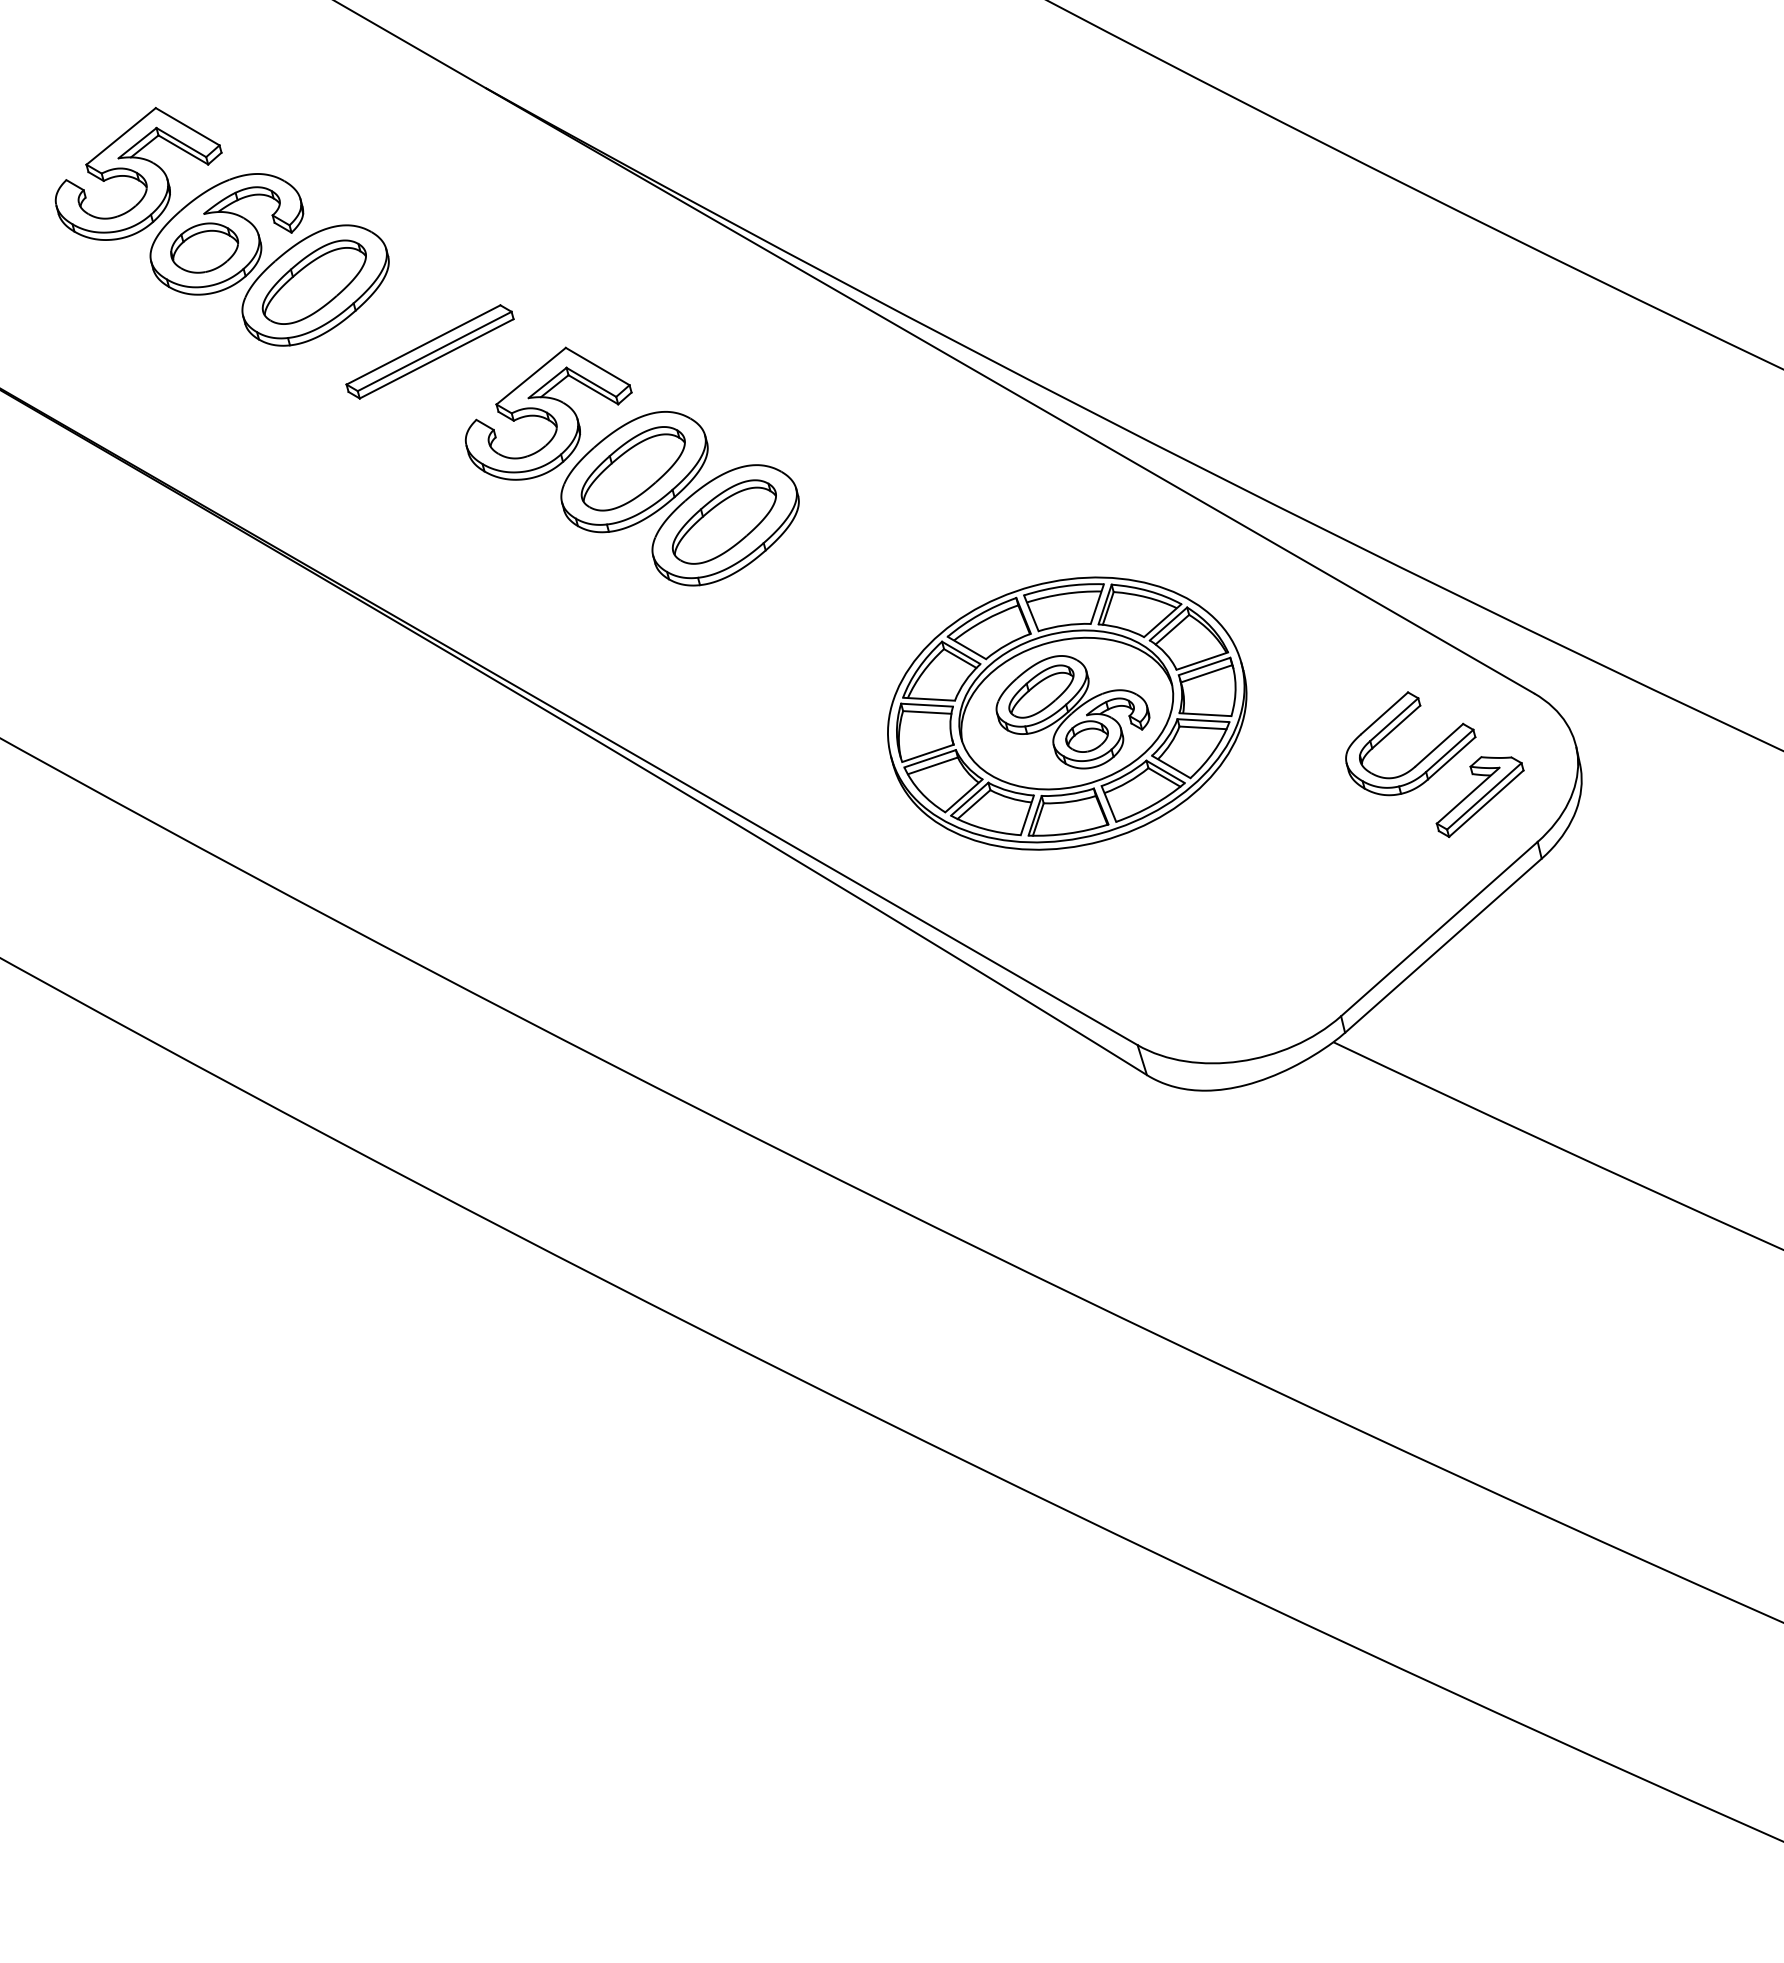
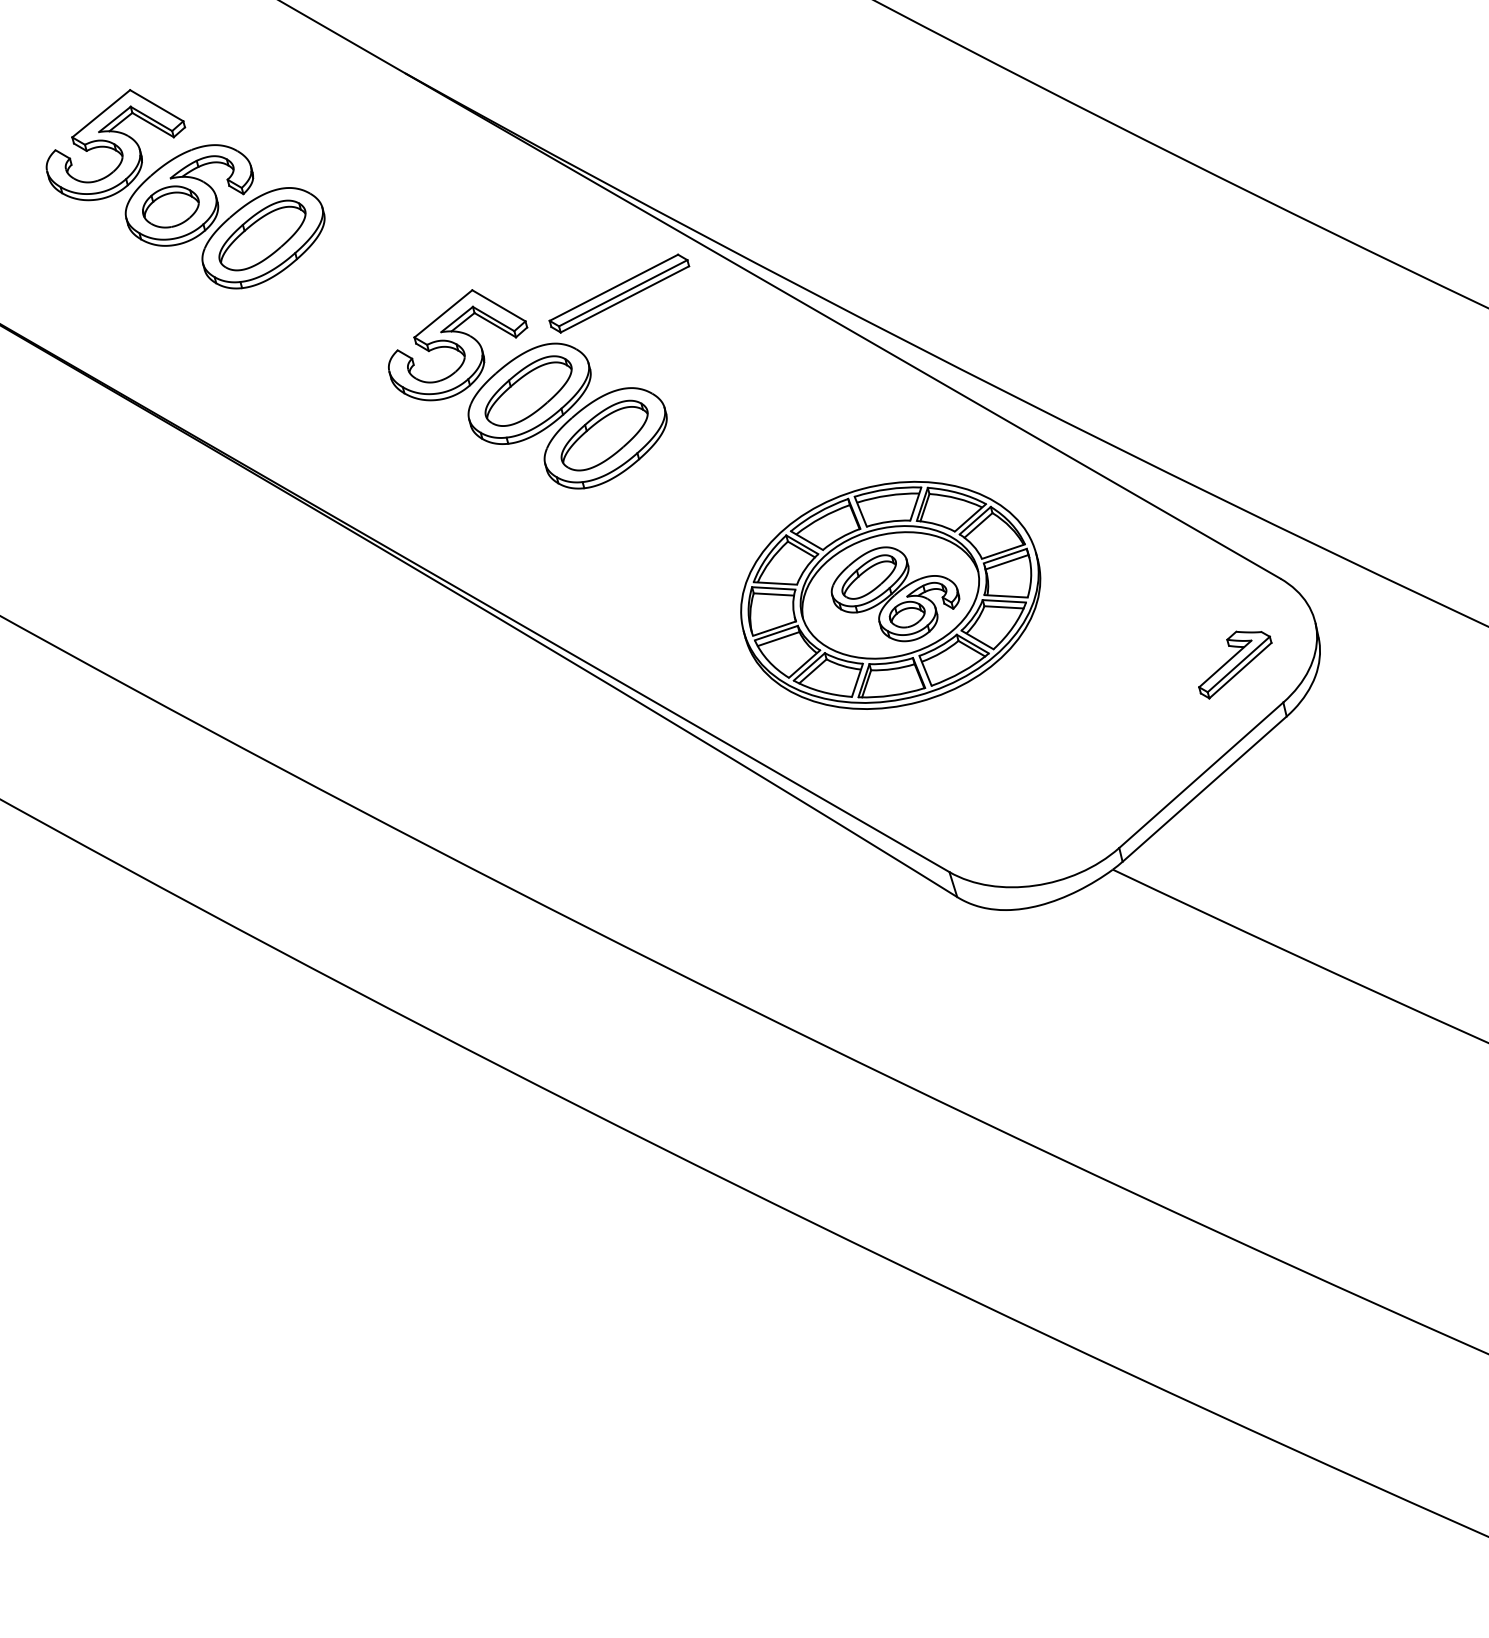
part: (429, 351) -> (618, 293), moved
part: (1421, 759) -> (1186, 633), removed

